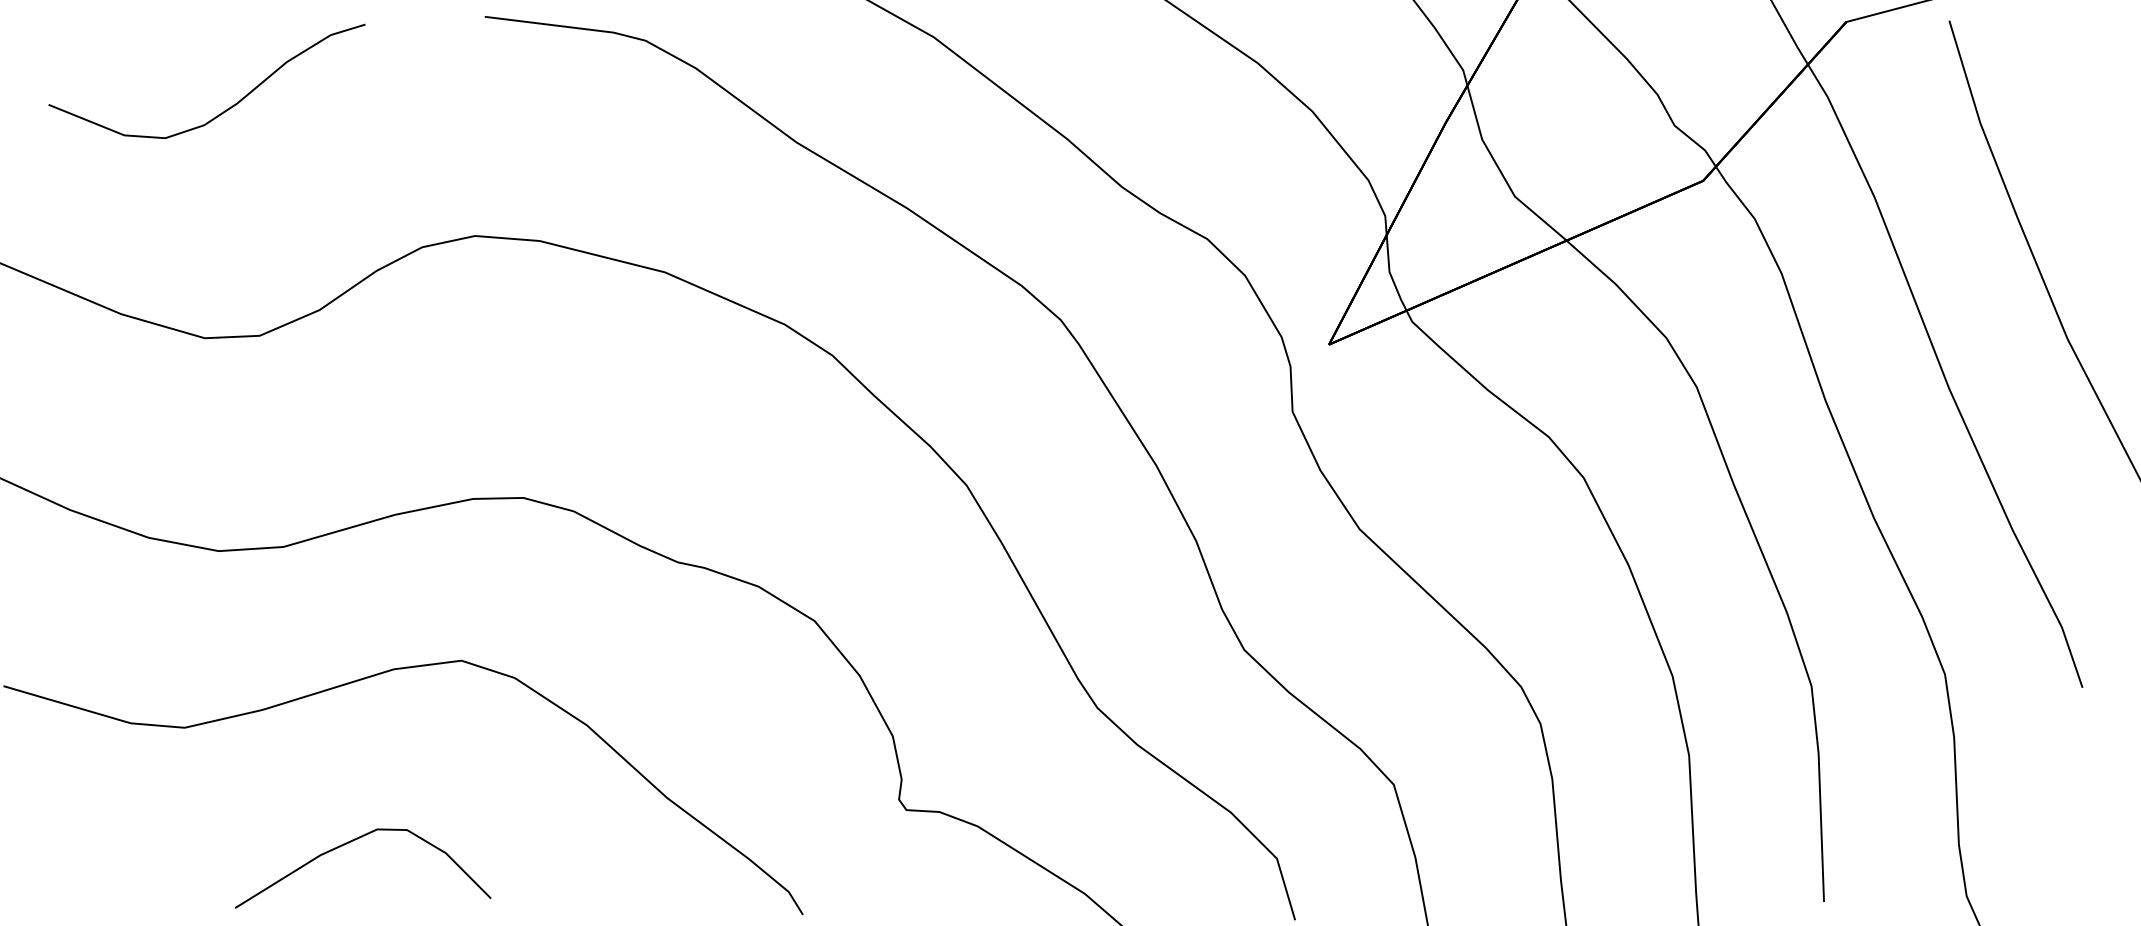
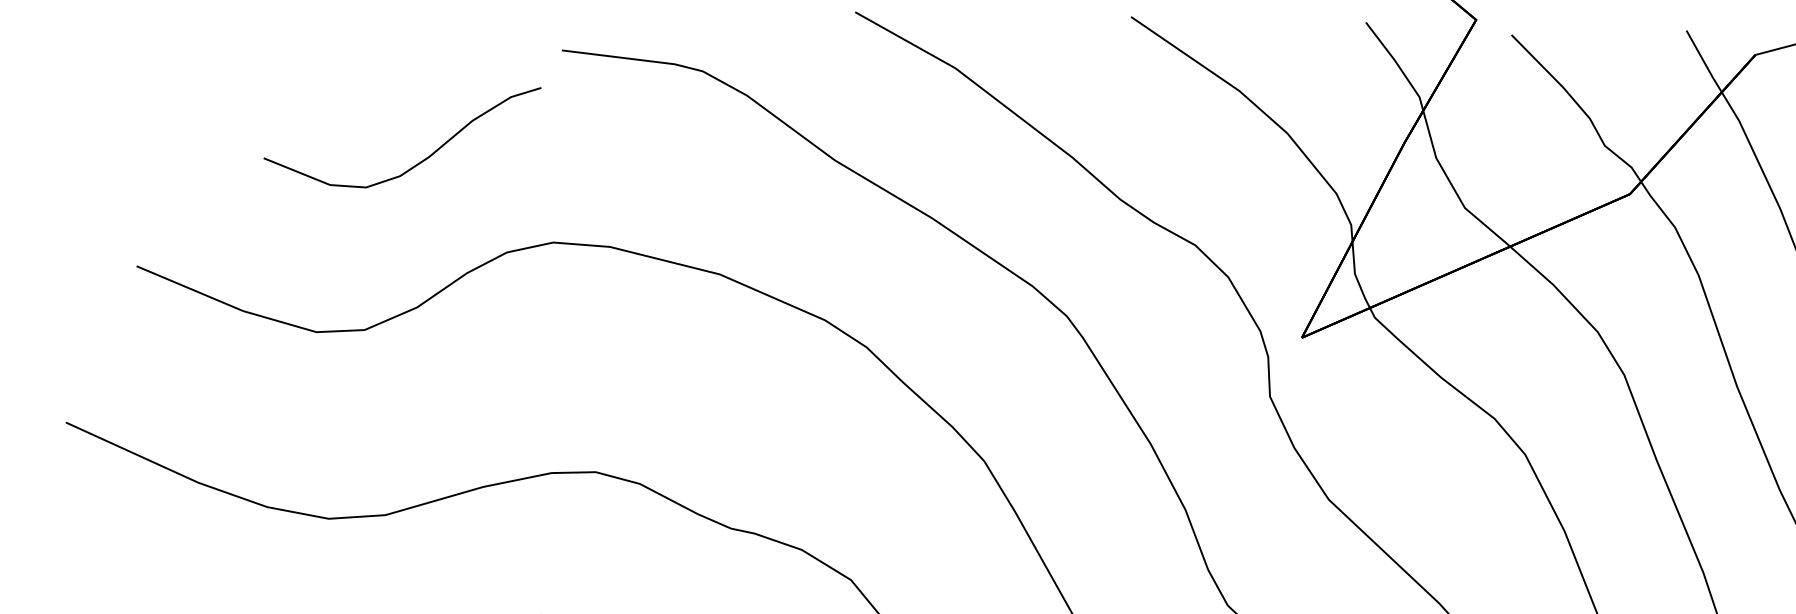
curve: (224, 110) -> (417, 163), moved

